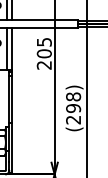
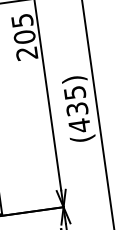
text: (73, 108) -> (77, 109), (298) -> (435)

